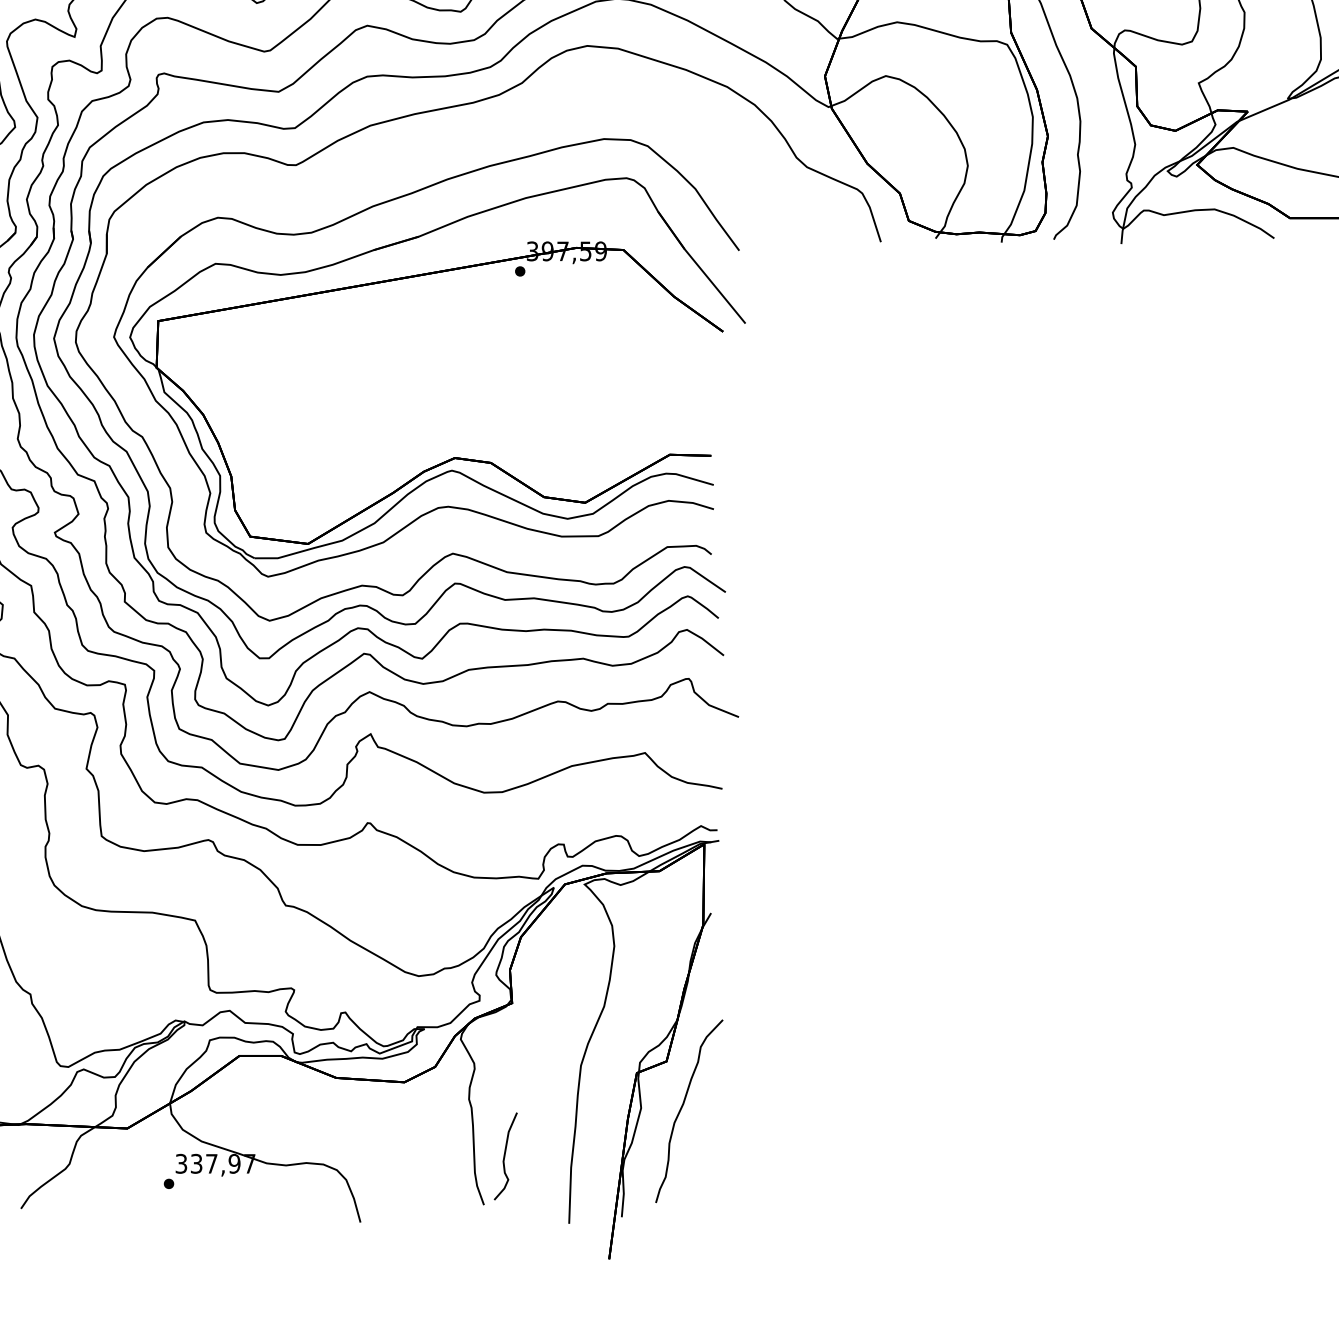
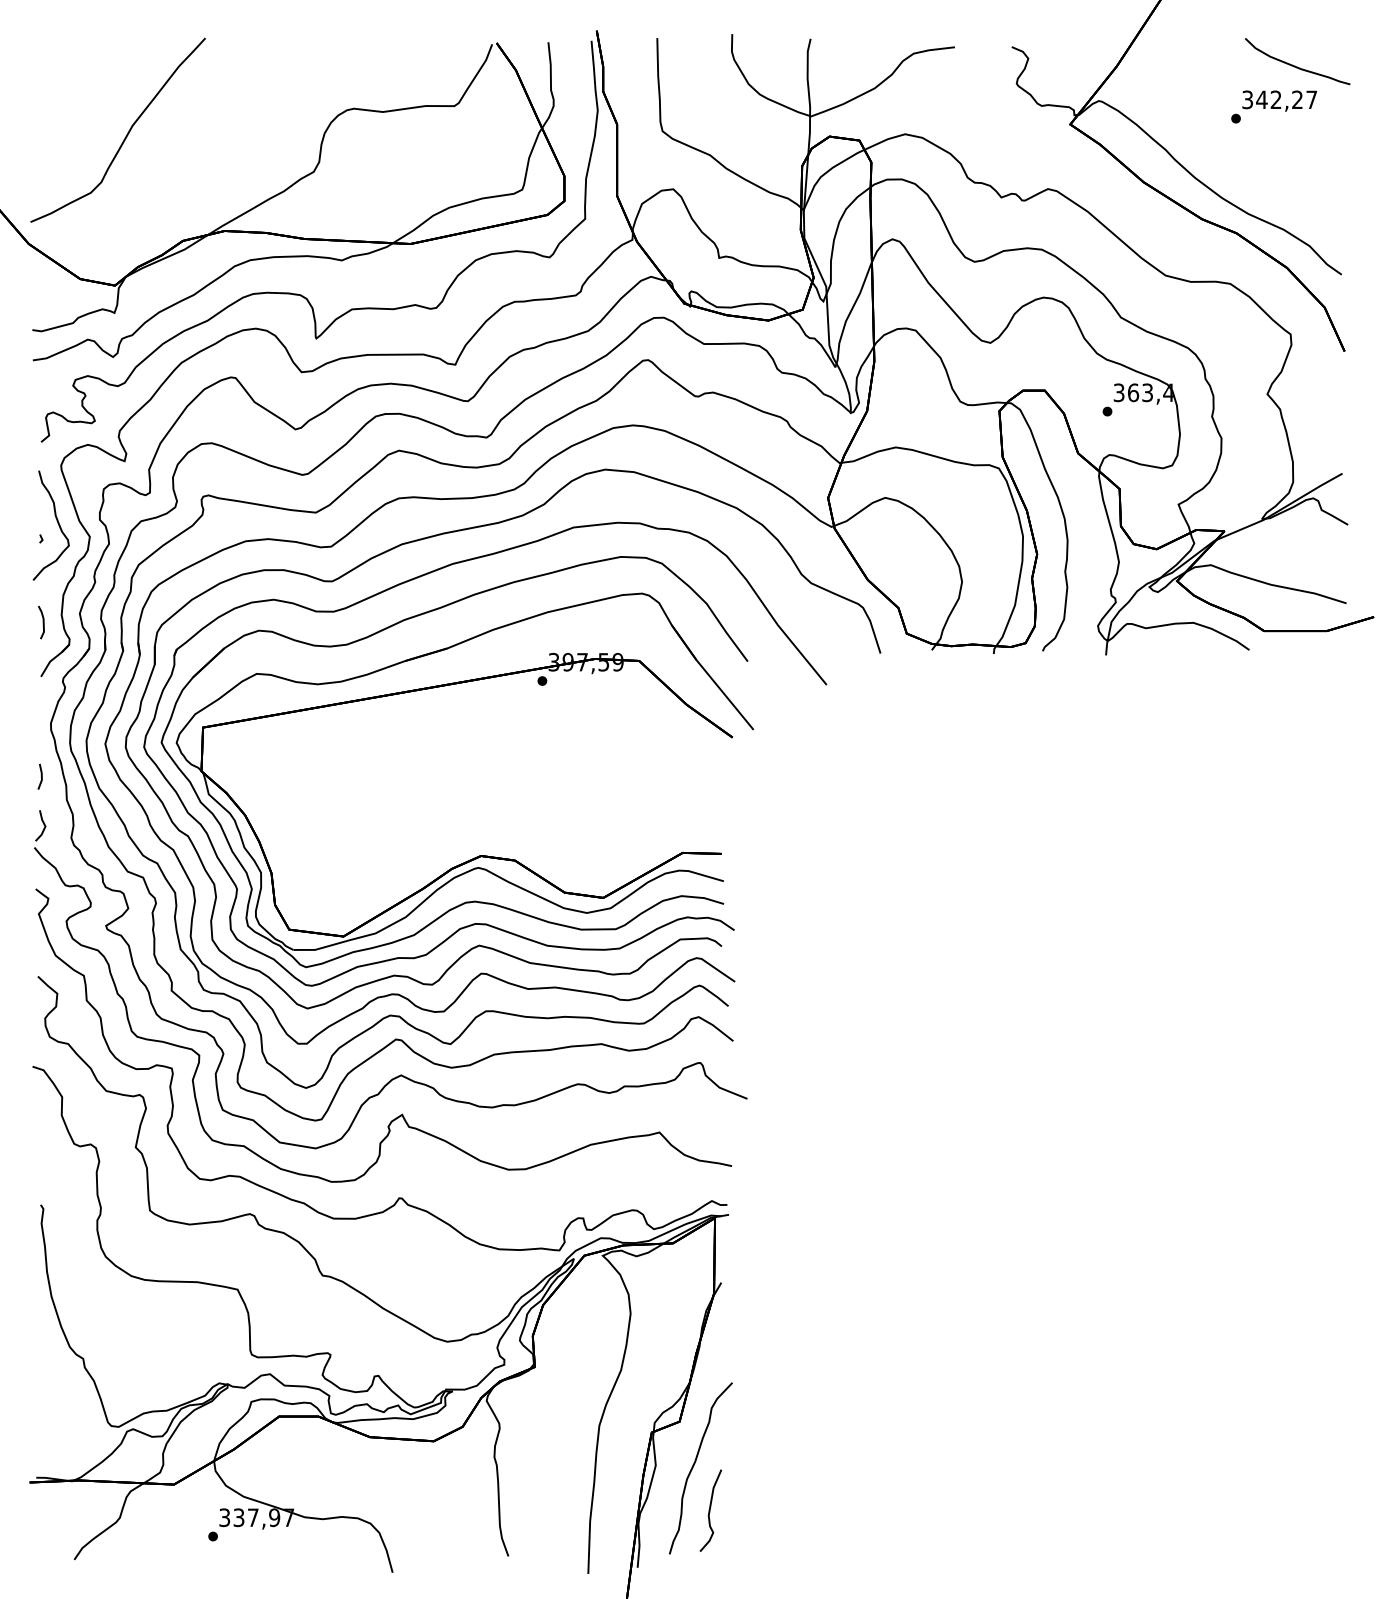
part: (459, 530) -> (485, 923), added
curve: (505, 1156) -> (710, 1510), moved

